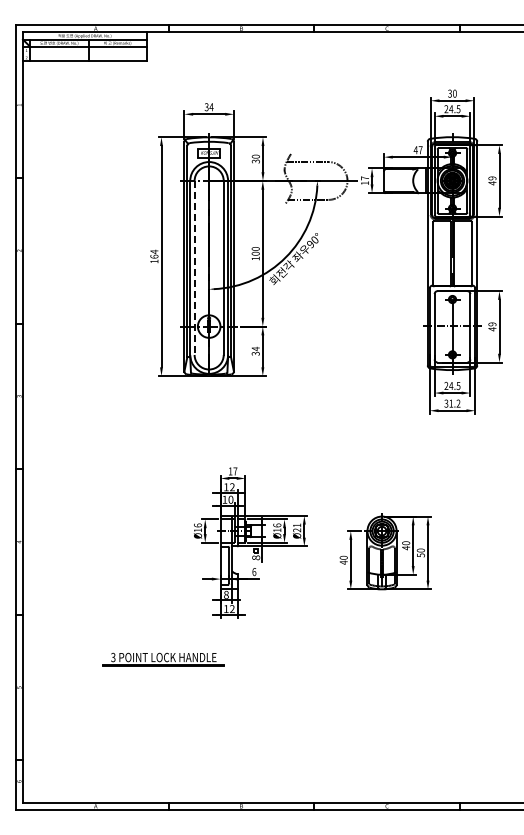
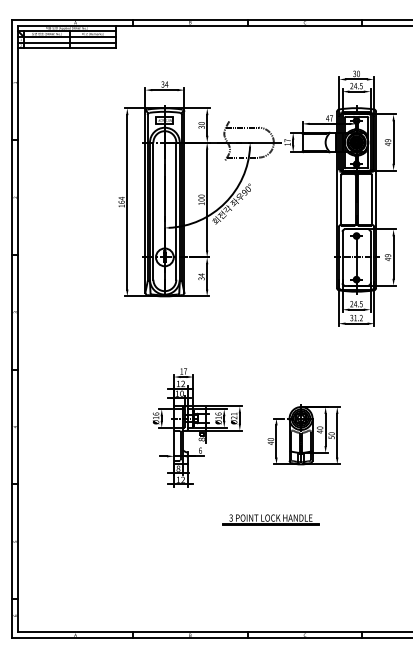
line: (84, 54) -> (66, 43), added
line: (194, 267) -> (153, 210), dashed -> solid
part: (163, 659) -> (270, 519), moved

